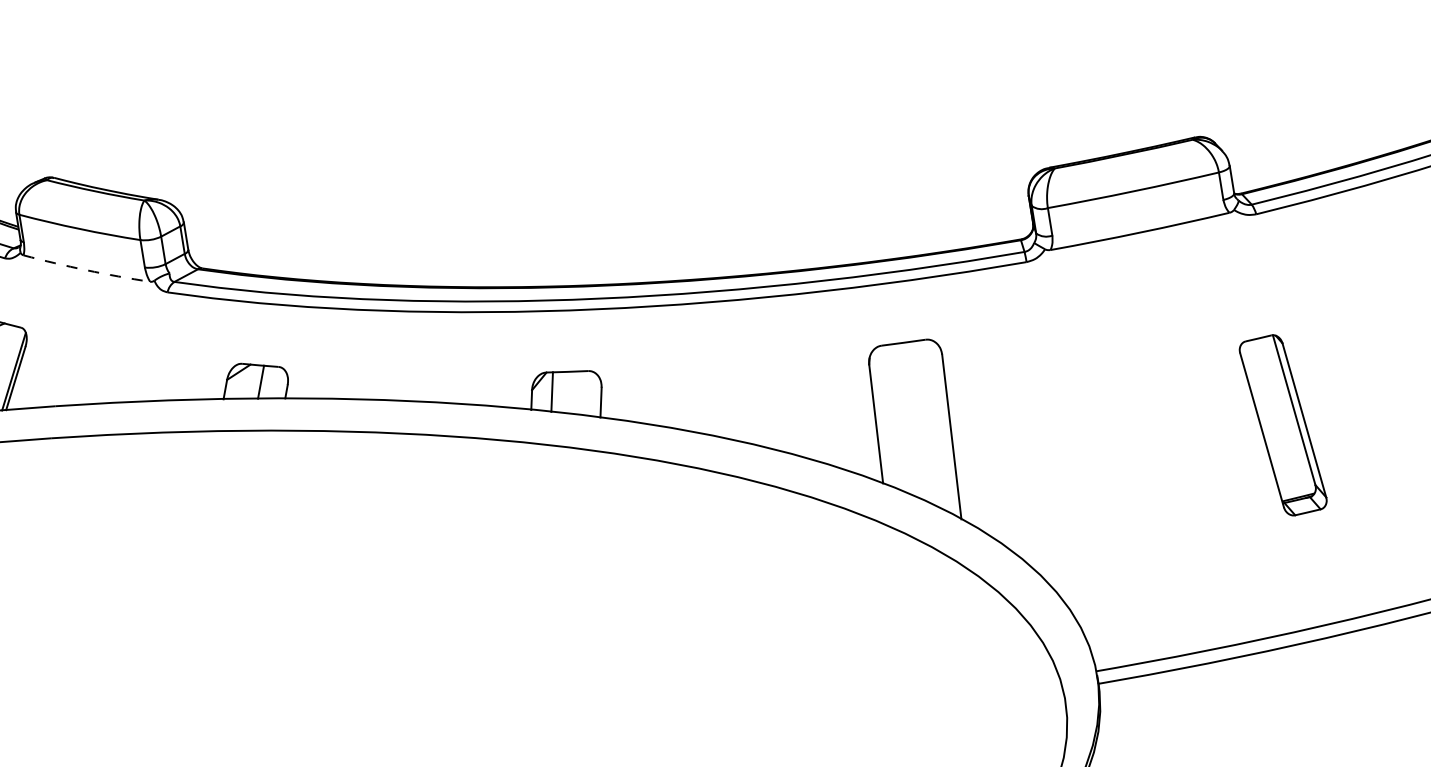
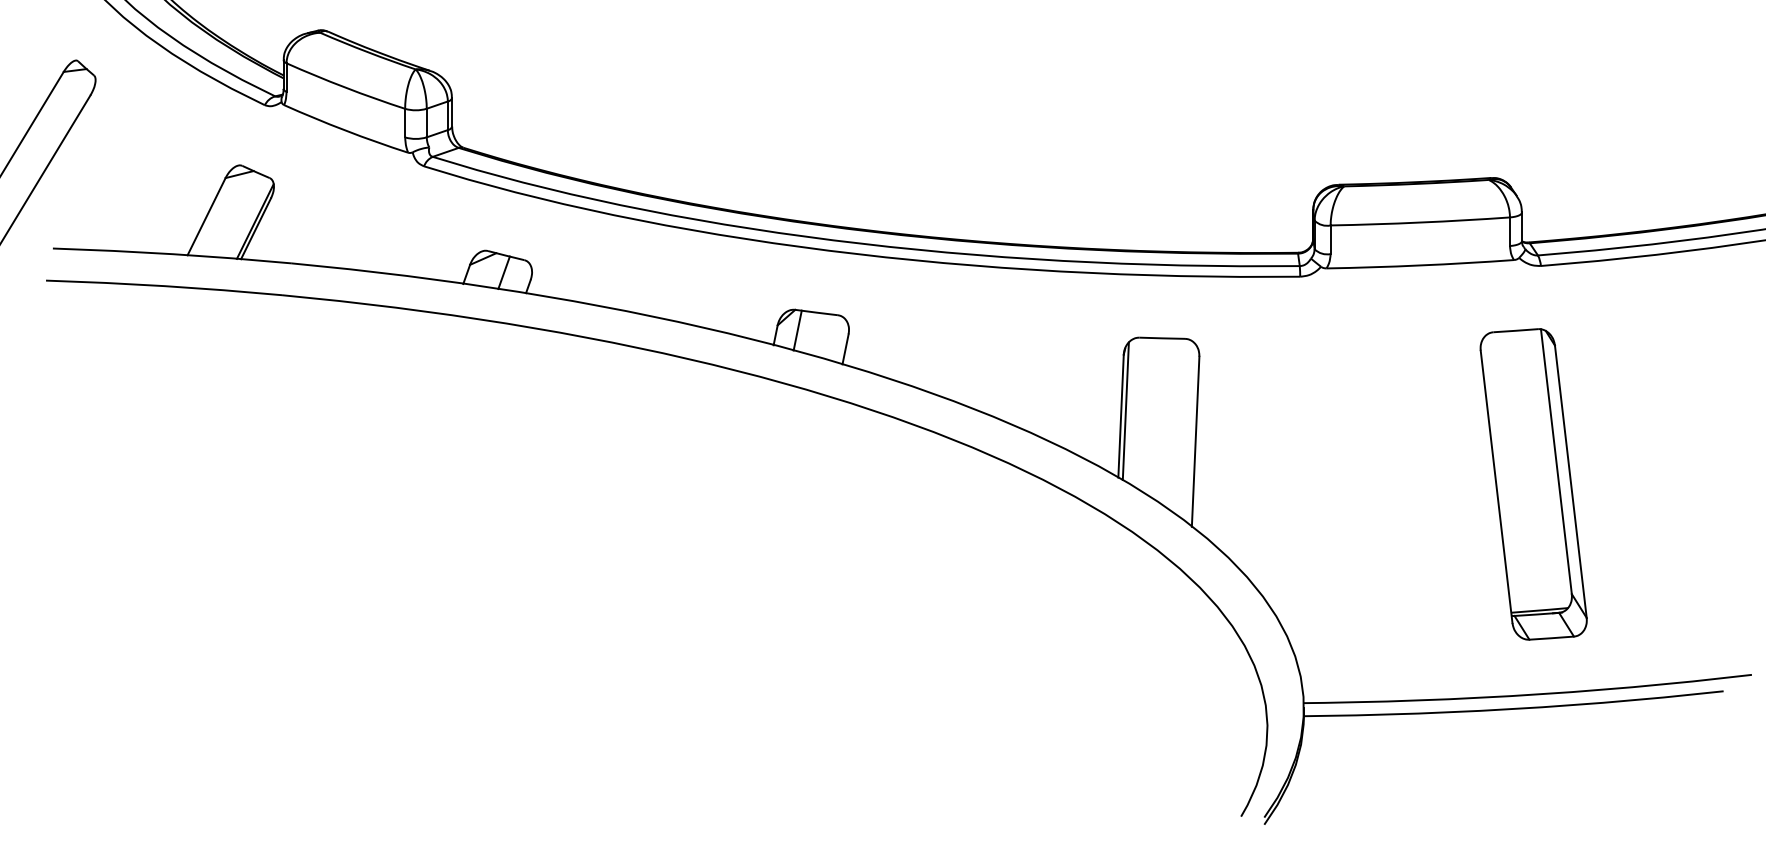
arc: (86, 270) -> (345, 130), dashed -> solid
line: (879, 418) -> (1125, 411), added
part: (1283, 425) -> (1533, 484), size x1.67

